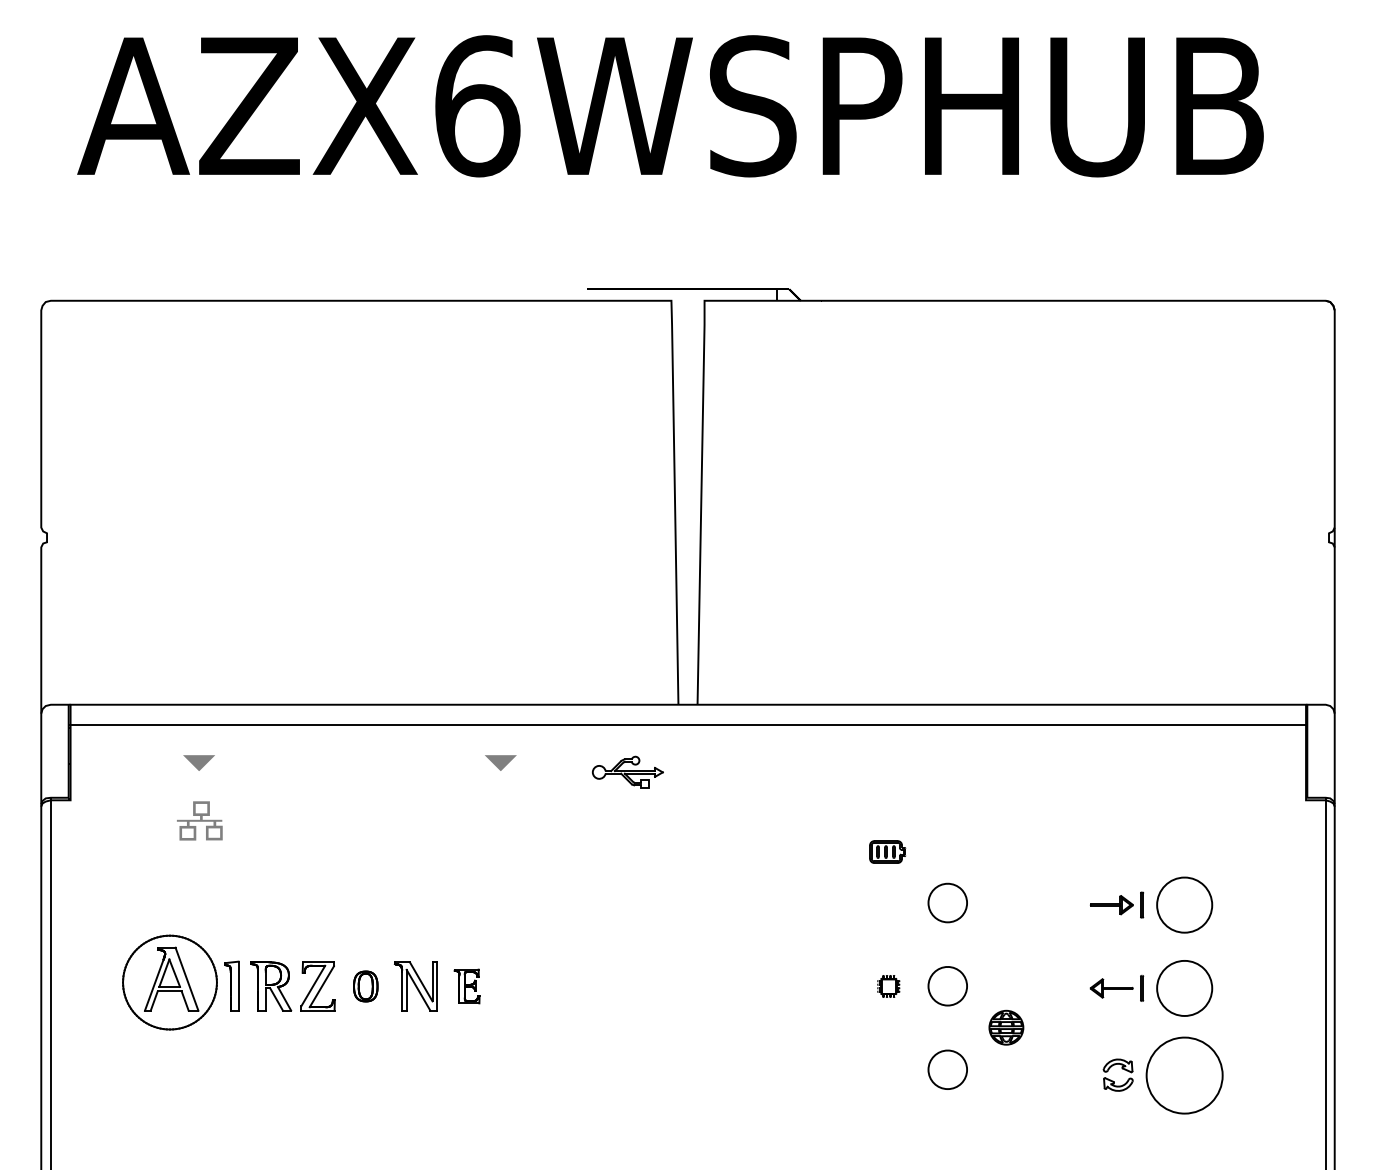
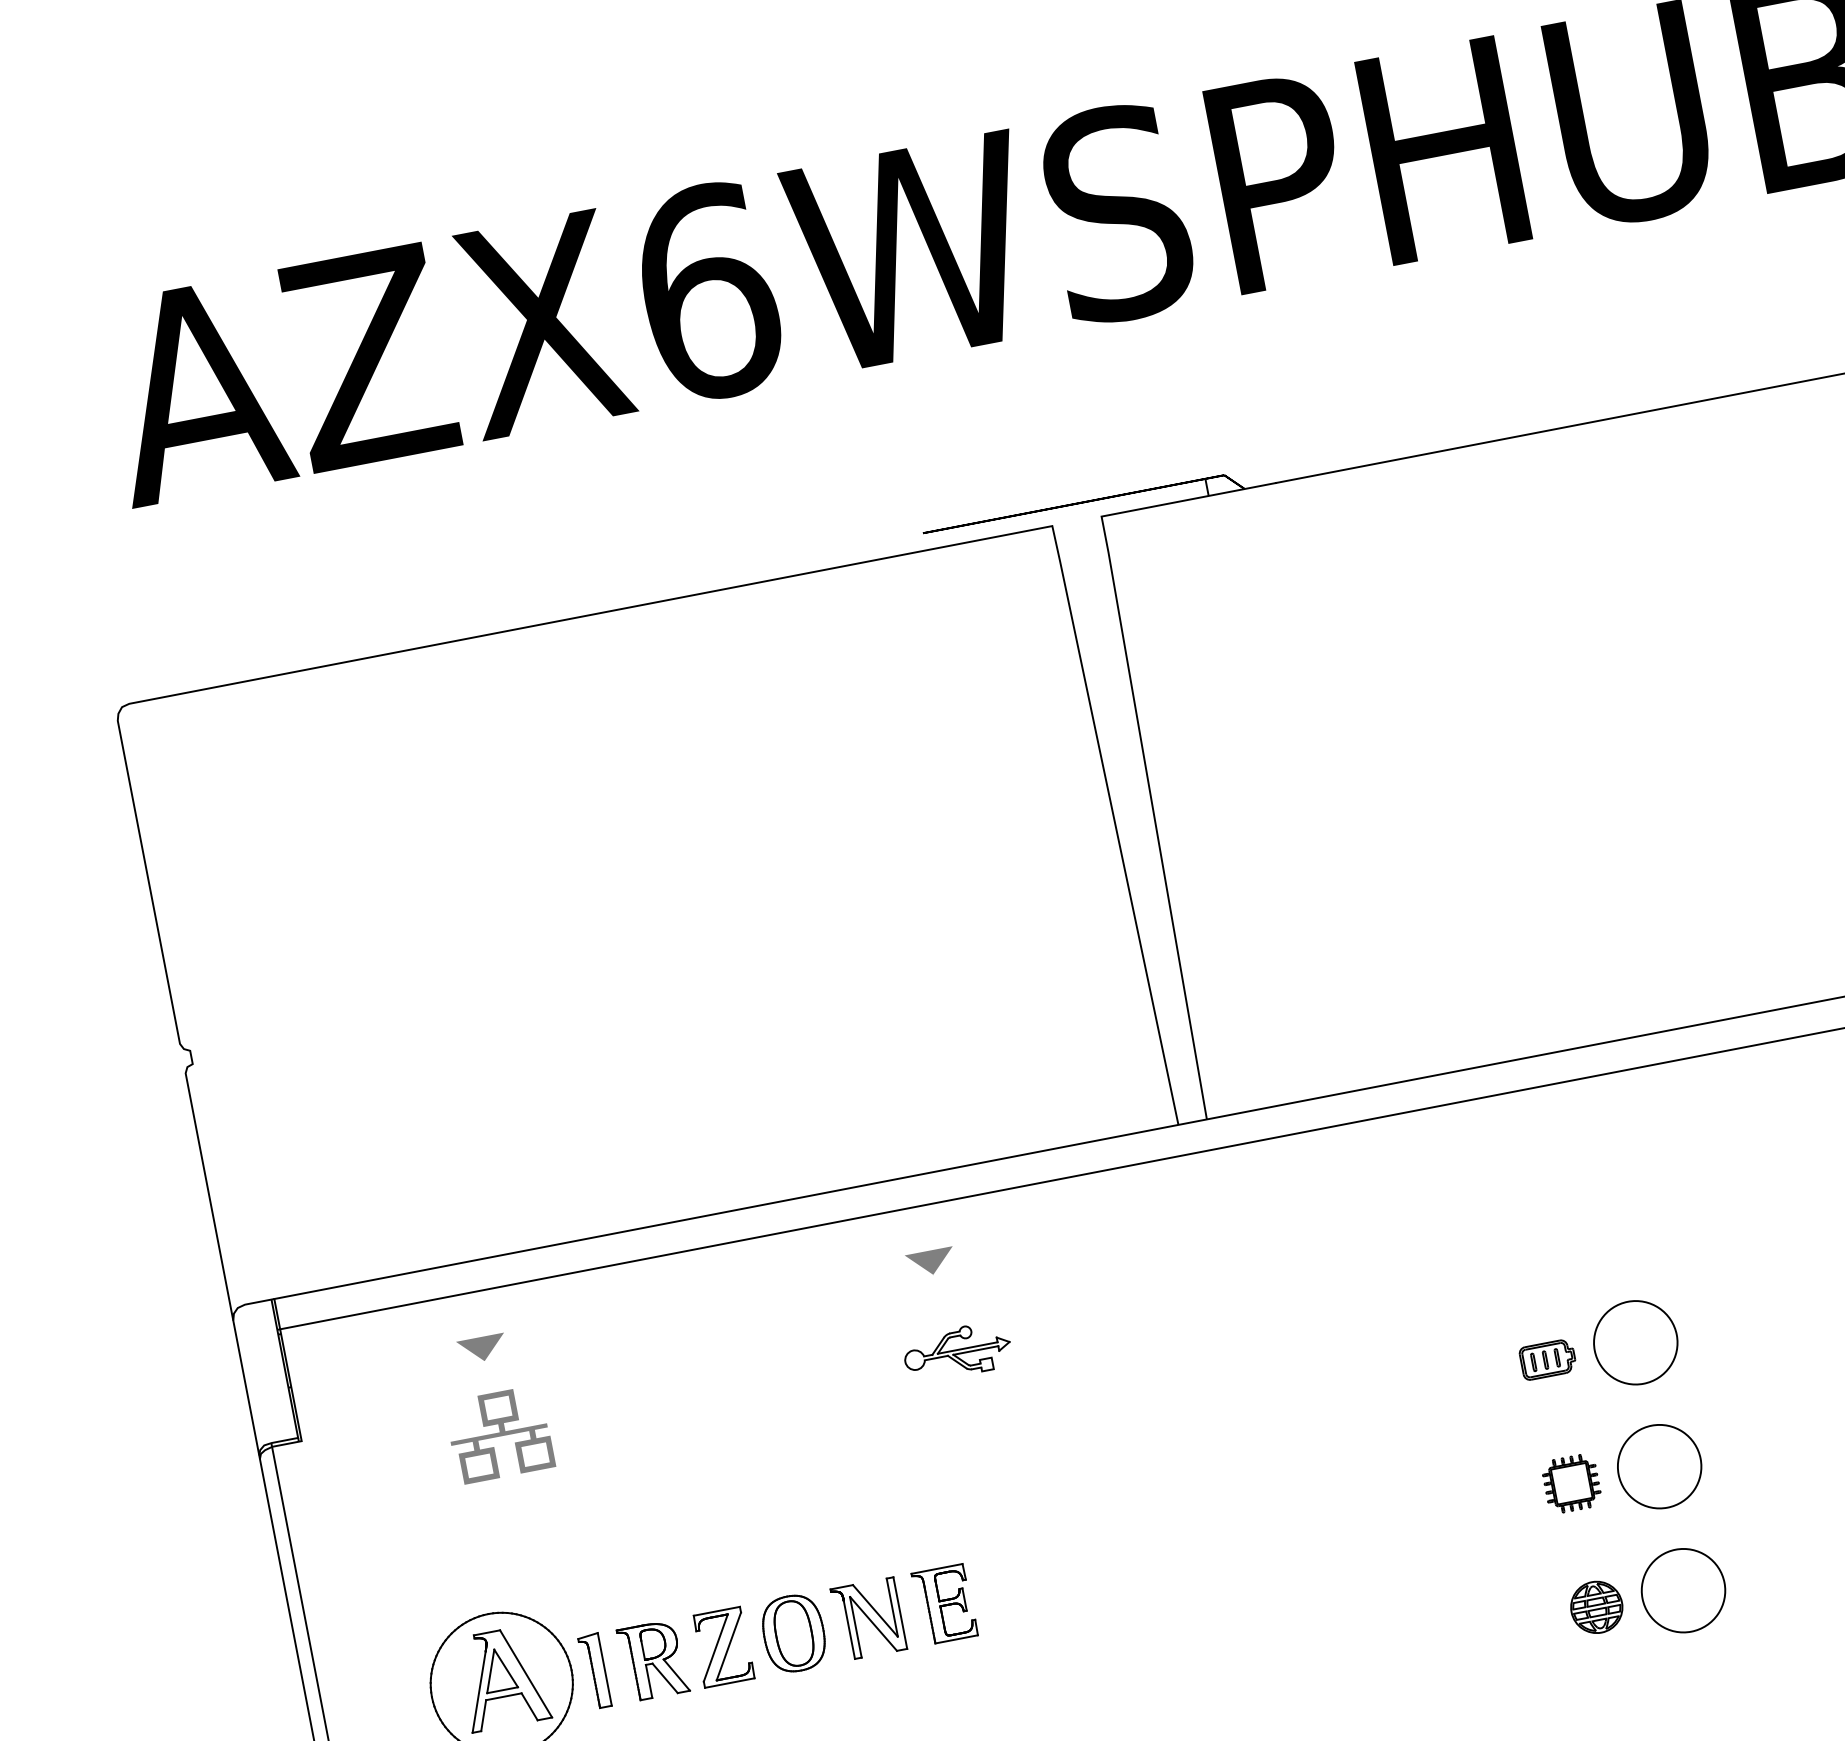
part: (627, 771) -> (956, 1350), moved
part: (199, 820) -> (499, 1434), size x1.43
part: (887, 851) -> (1547, 1358), moved
part: (947, 902) -> (1635, 1341), size x1.43
part: (947, 985) -> (1659, 1465), size x1.43
part: (365, 986) -> (793, 1633), size x1.67
part: (466, 986) -> (943, 1604), size x1.43
part: (888, 986) -> (1571, 1483), size x1.67
part: (1006, 1027) -> (1596, 1606), moved
part: (947, 1069) -> (1683, 1590), size x1.43

